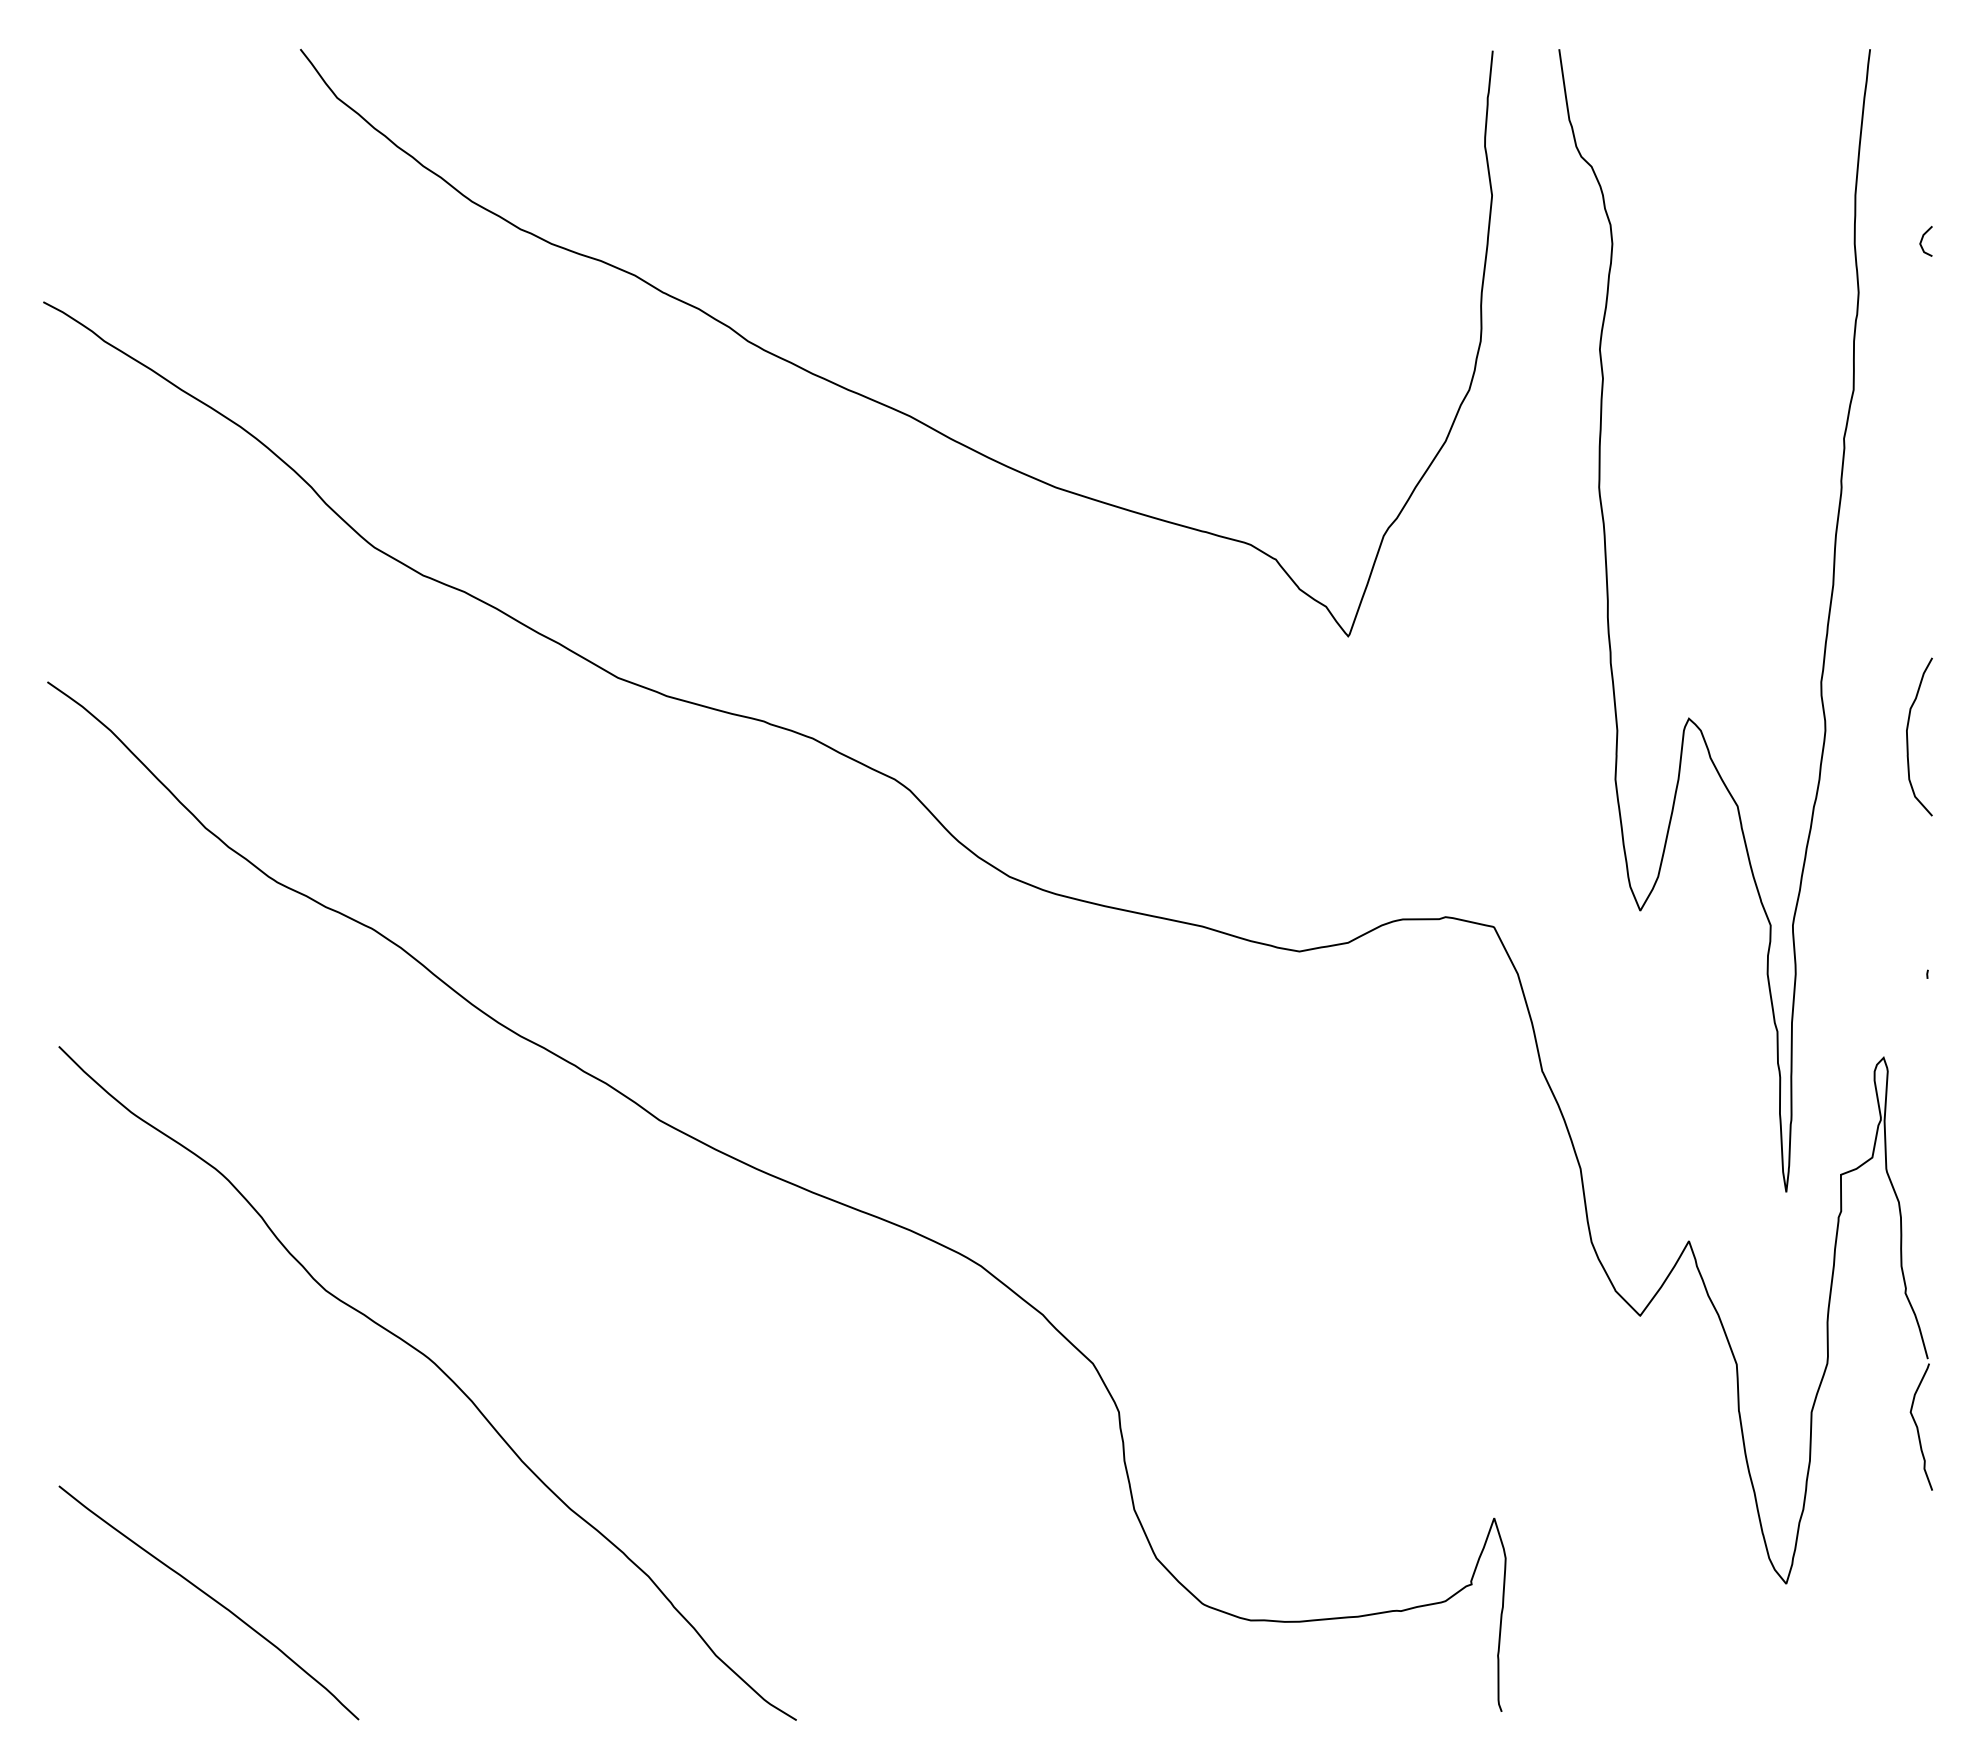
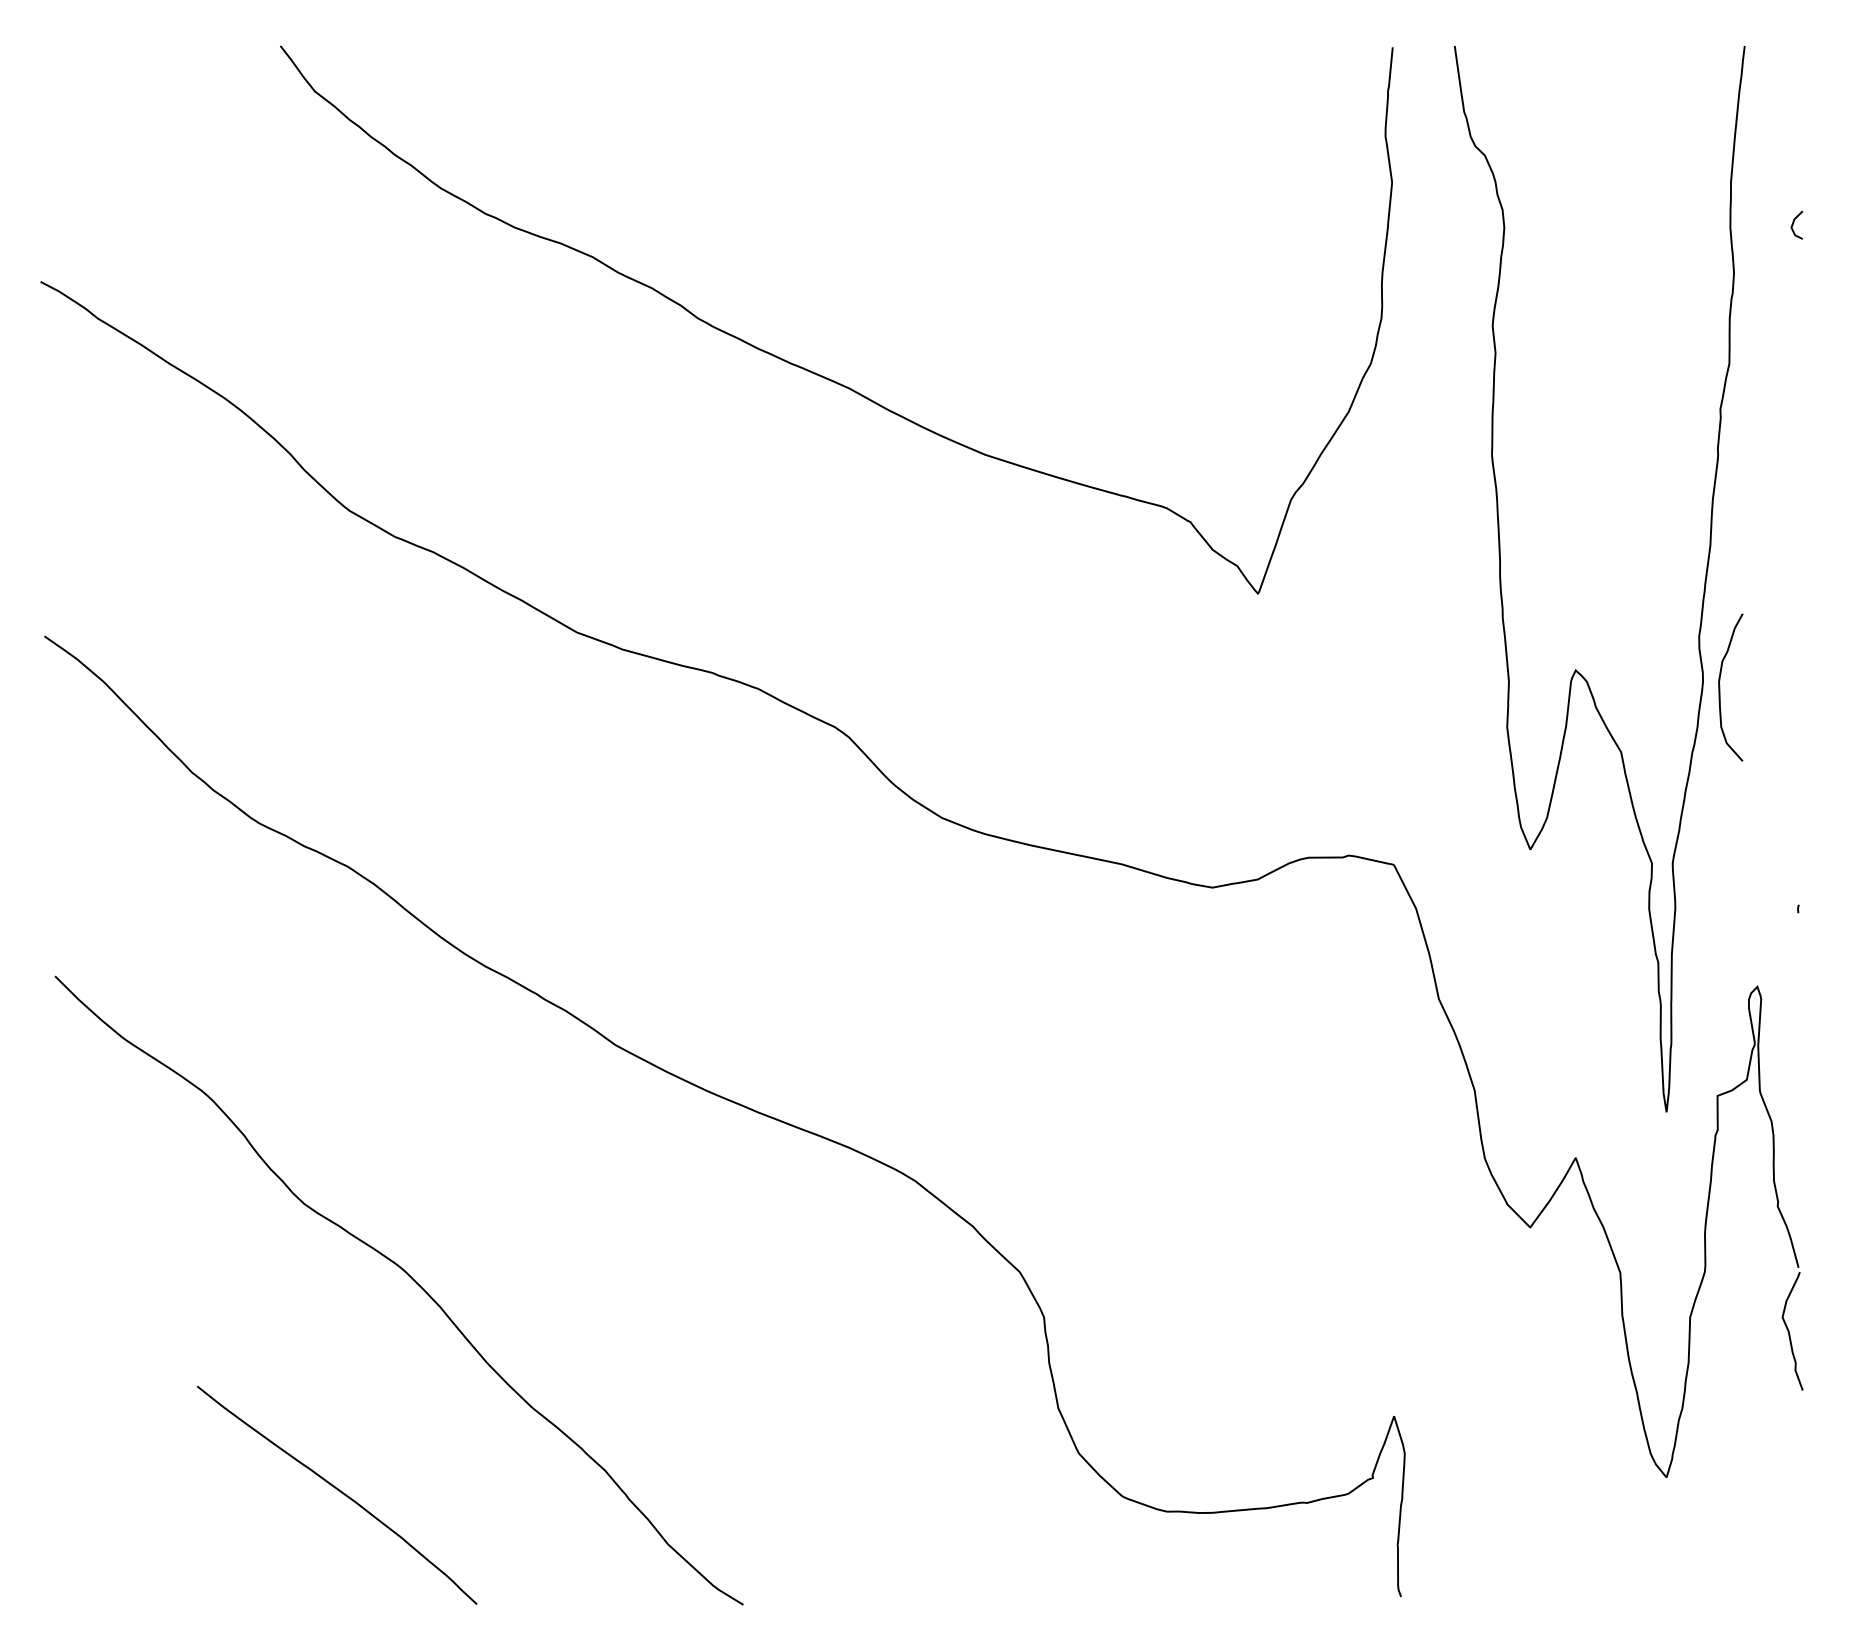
curve: (1908, 736) -> (1720, 687), moved
curve: (211, 1598) -> (339, 1491), moved

